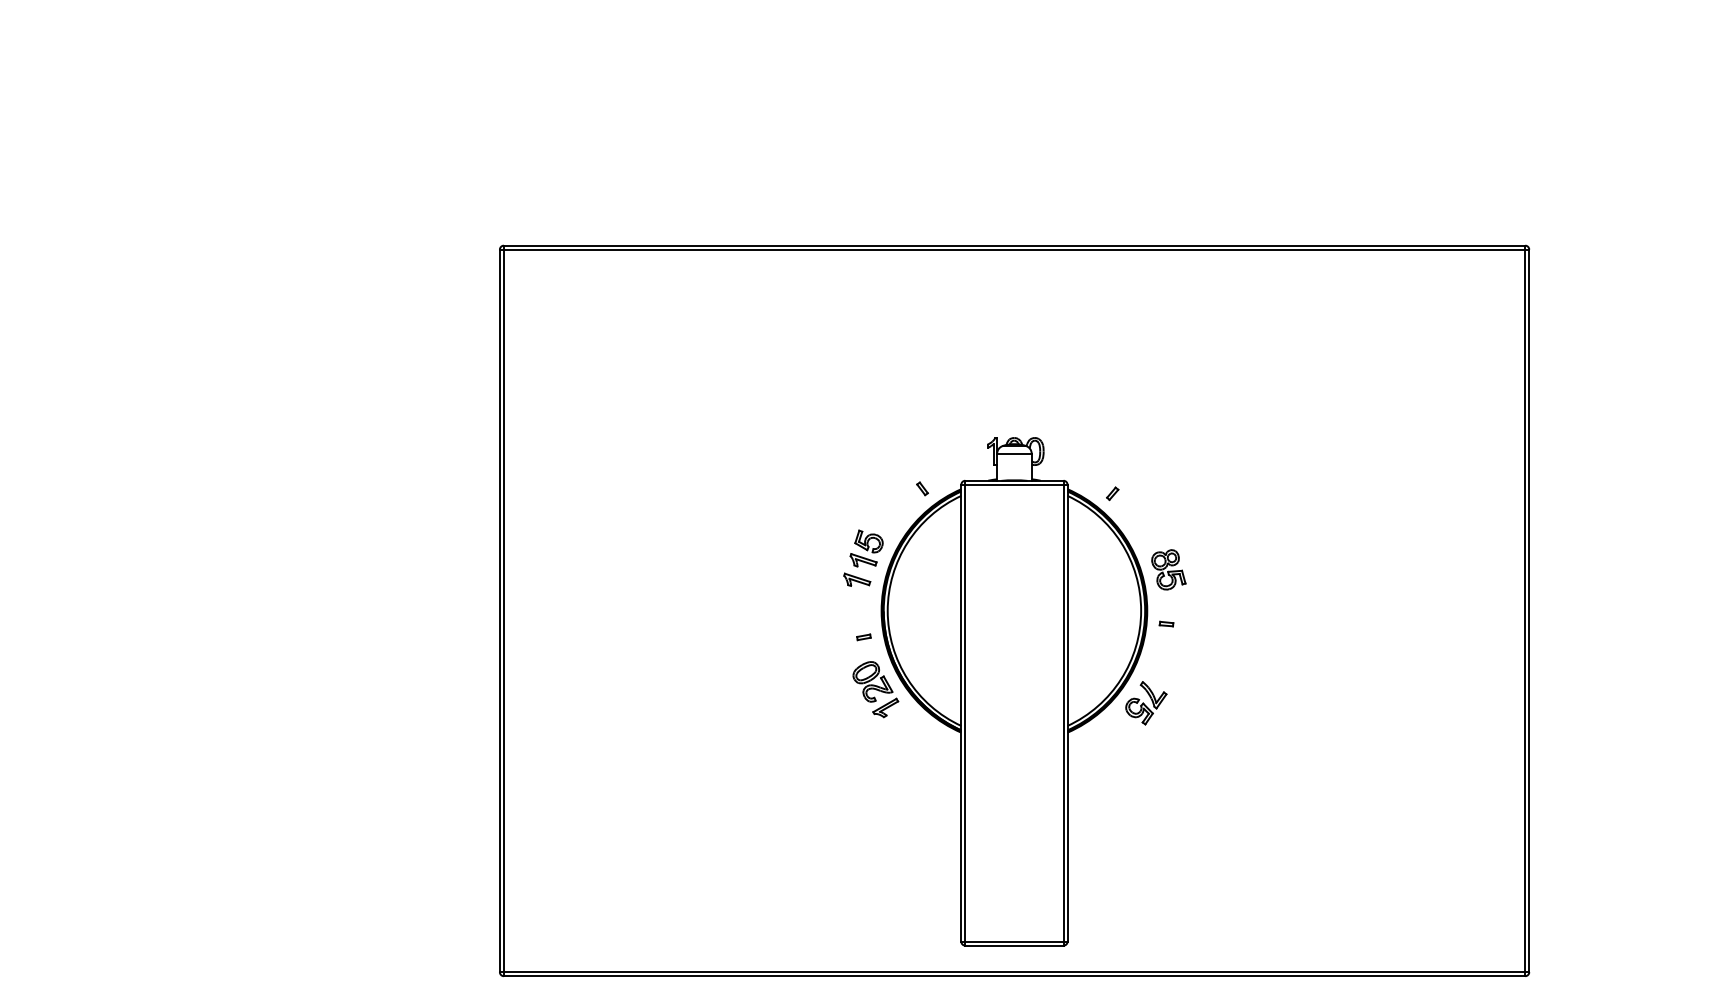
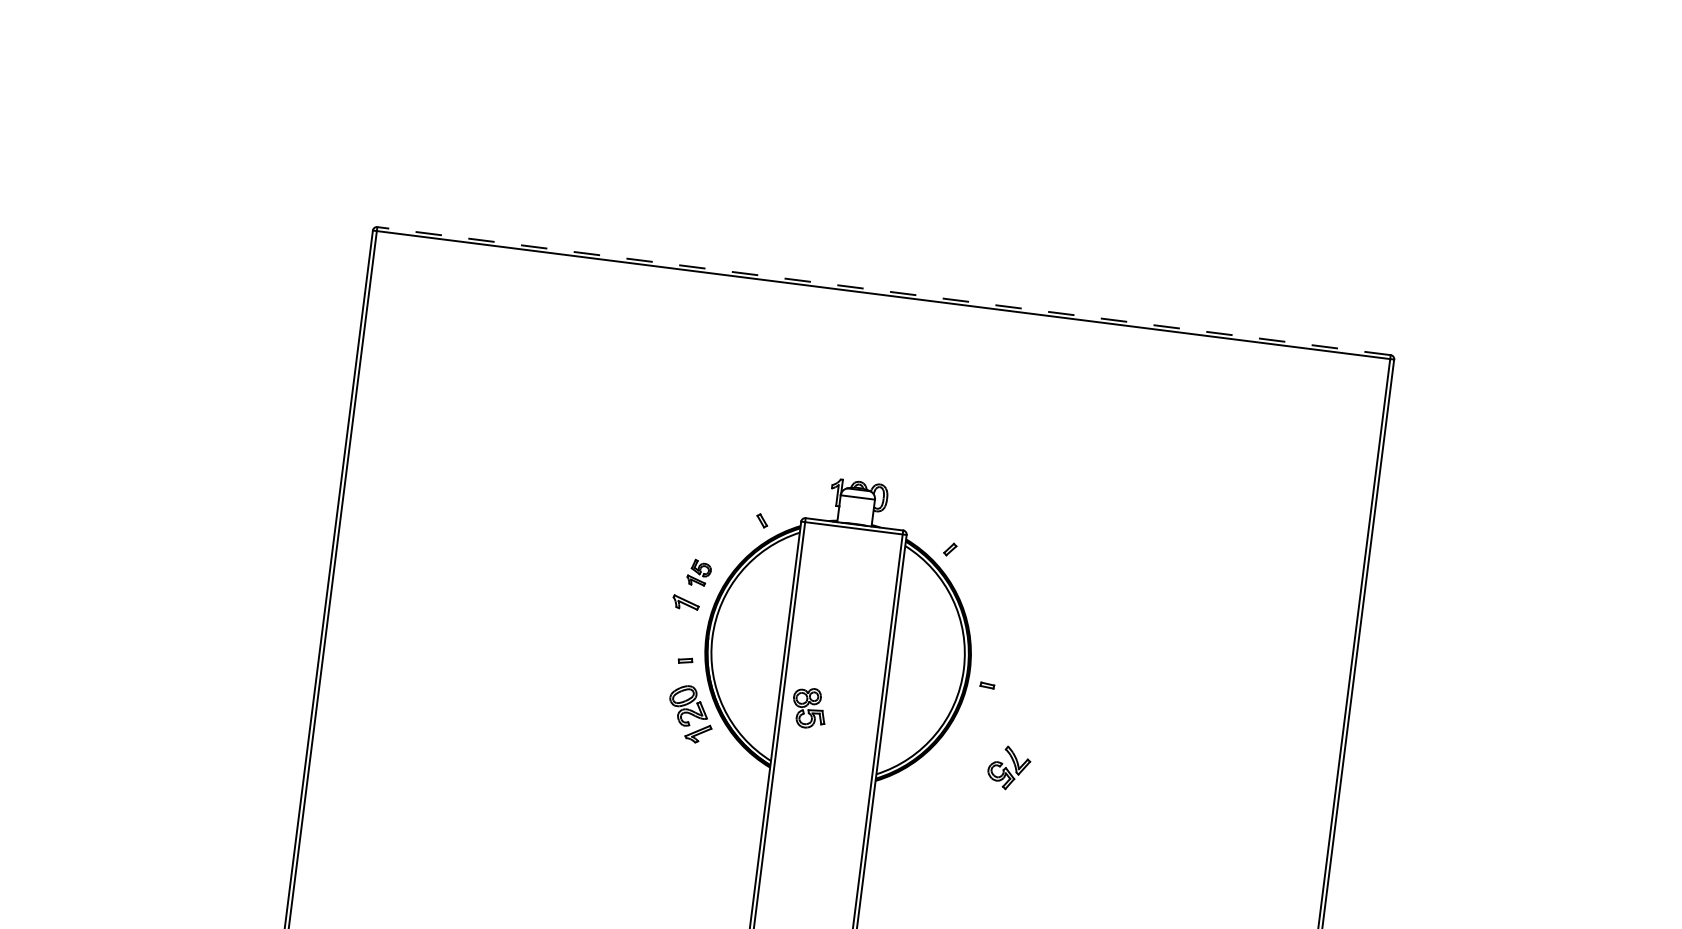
line: (1014, 245) -> (884, 290), solid -> dashed
part: (866, 548) -> (699, 573), size x0.7
part: (1168, 569) -> (809, 707), moved
part: (1146, 703) -> (1009, 768), moved

